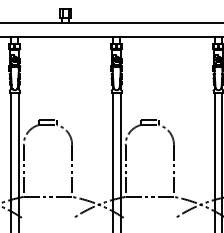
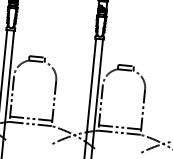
line: (47, 190) -> (30, 118), added
line: (149, 190) -> (119, 127), added

